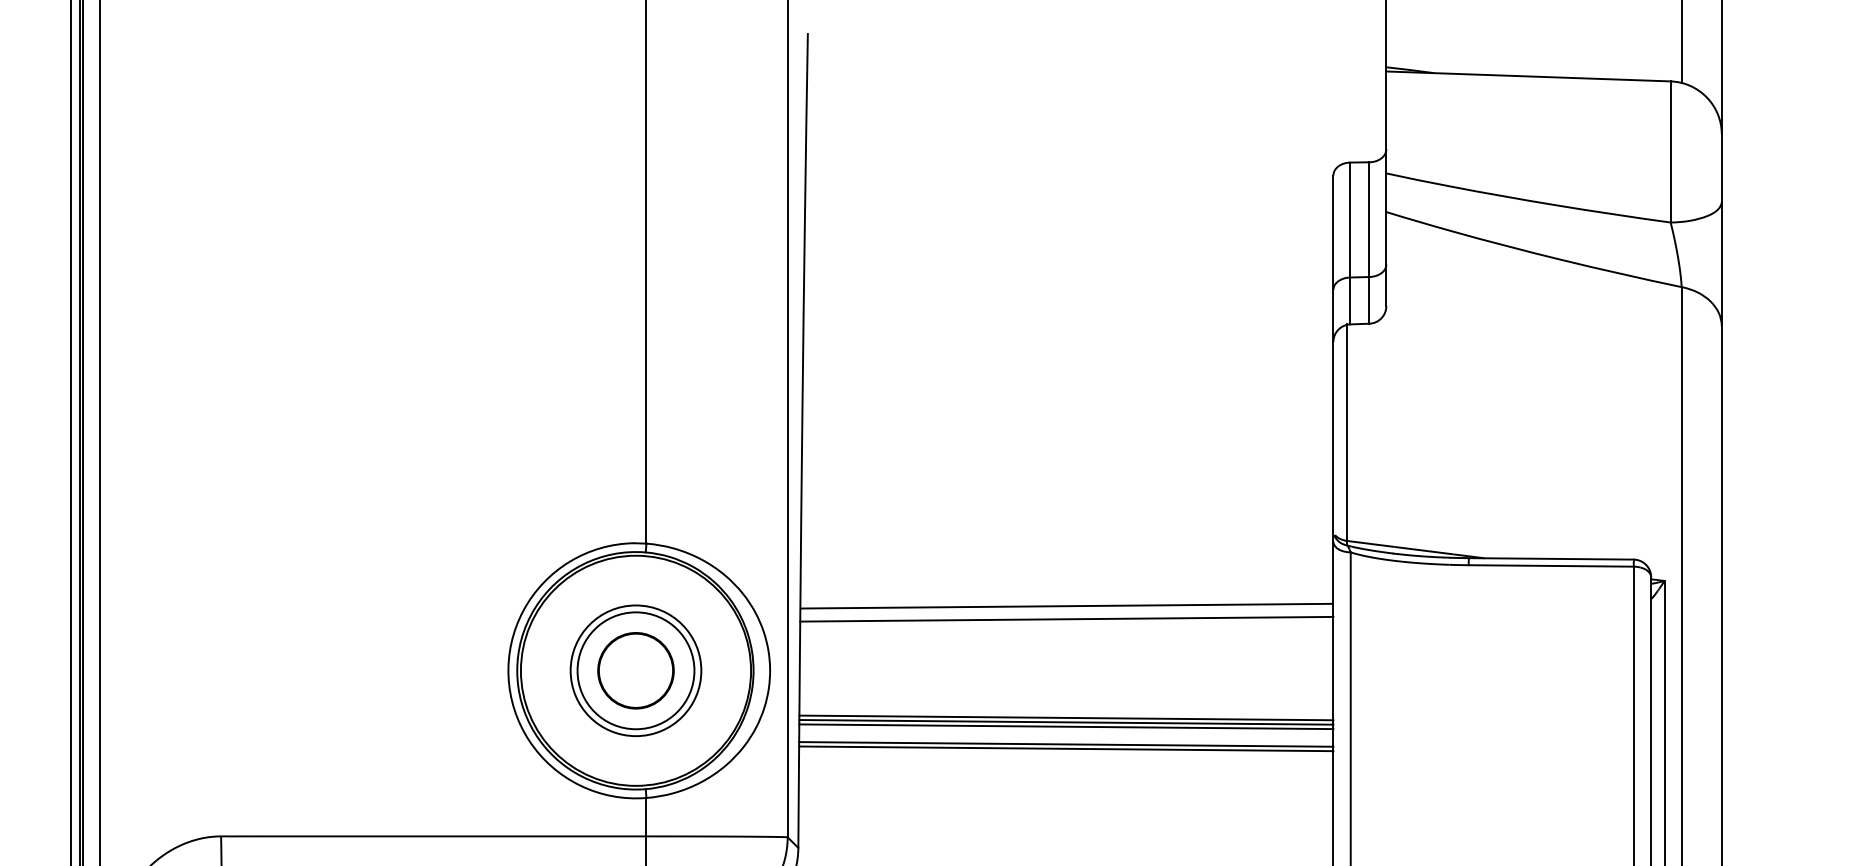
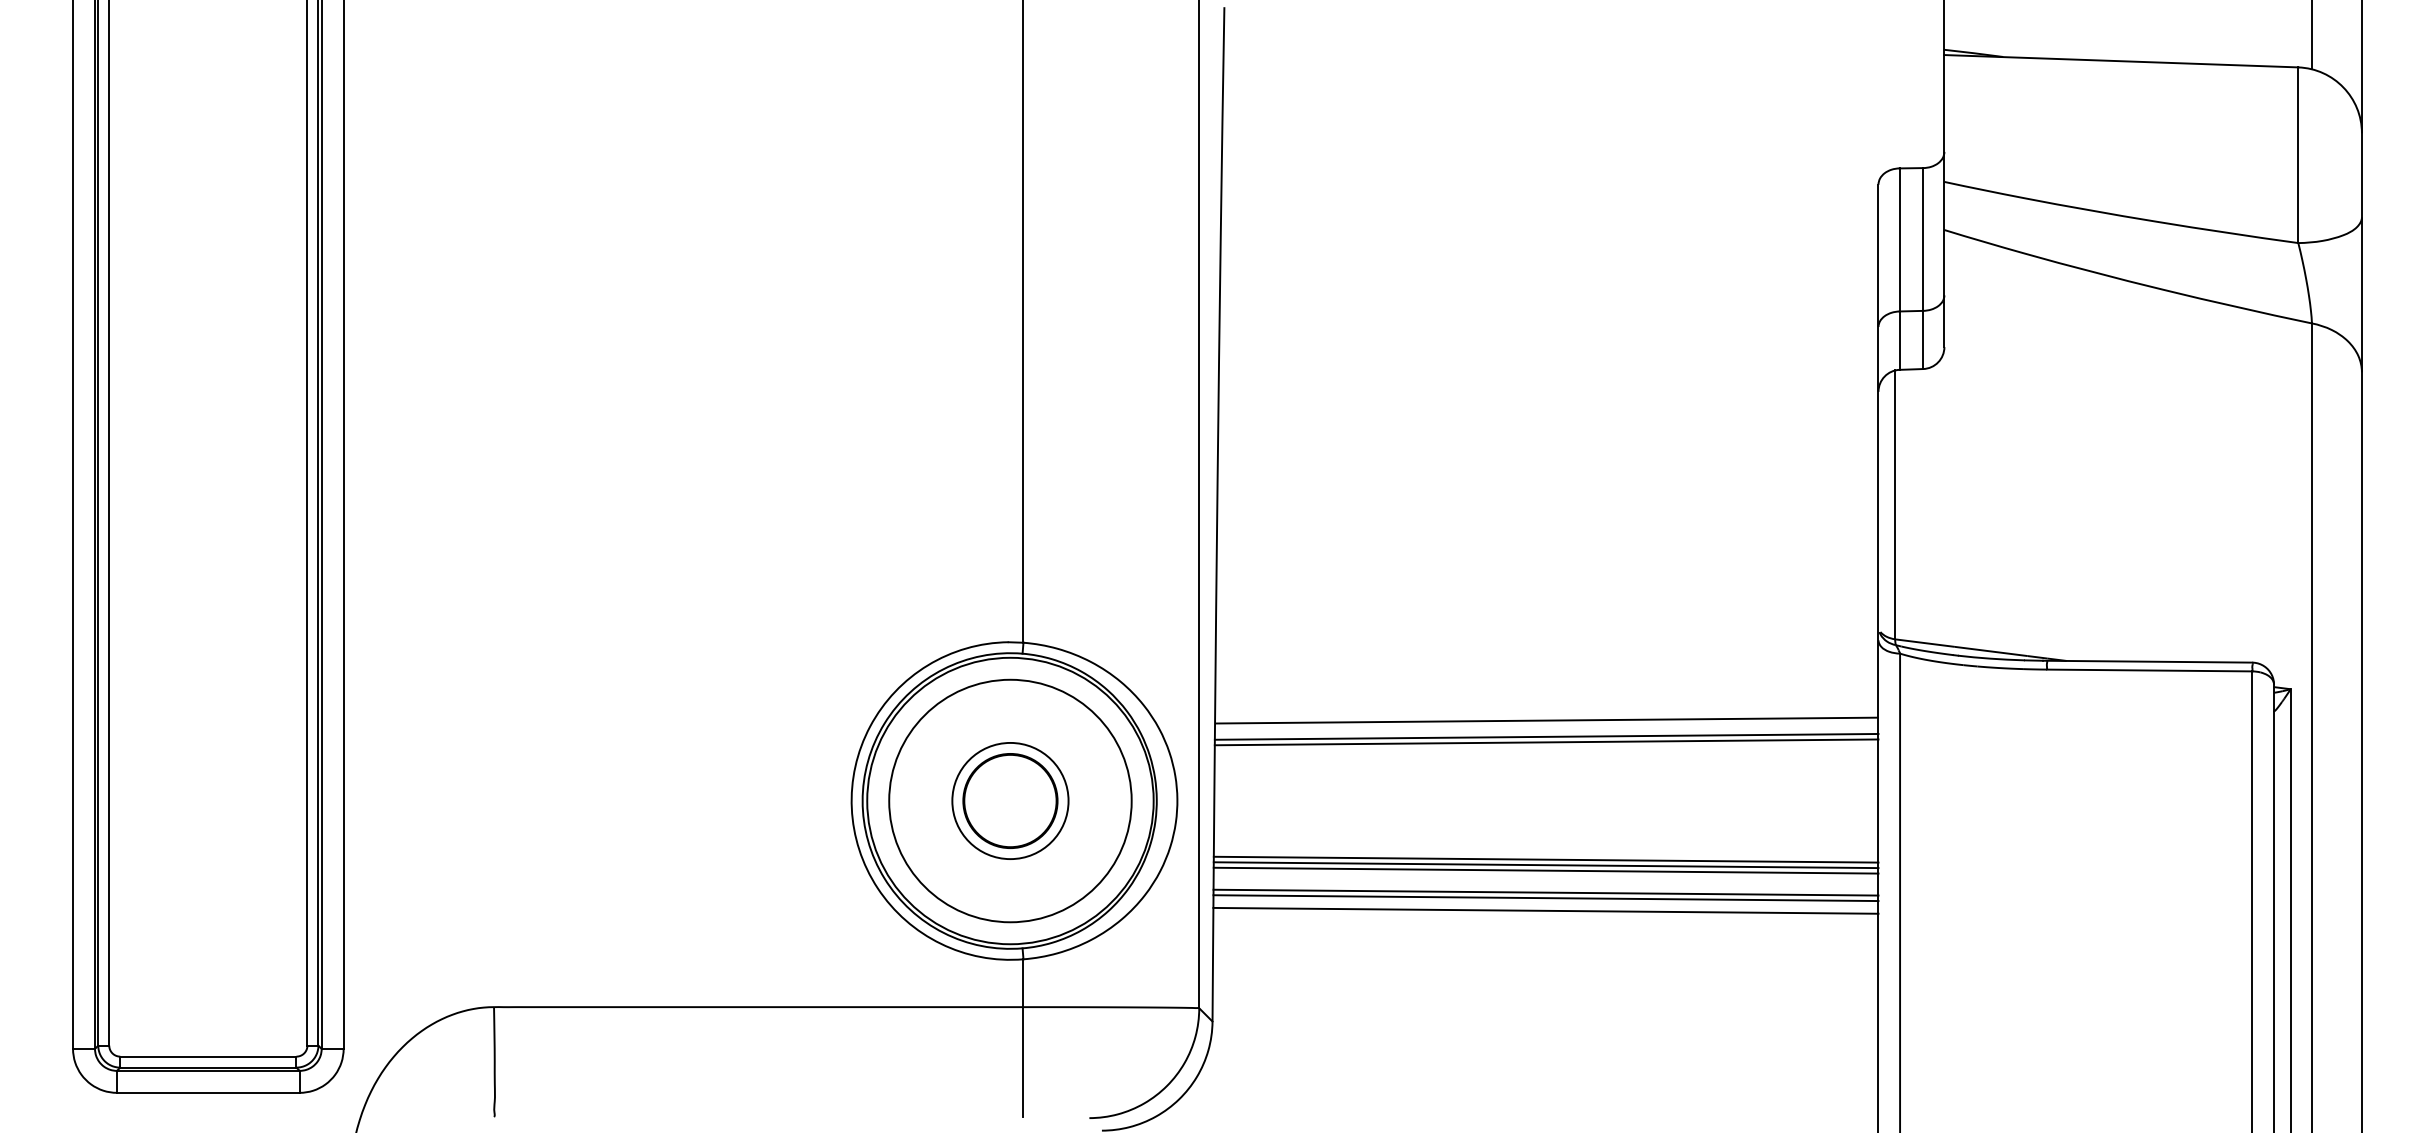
line: (1066, 623) -> (1546, 742), added
circle: (636, 670) -> (1010, 800), size x0.71
circle: (636, 670) -> (1010, 800), size x1.67
line: (1065, 758) -> (1545, 910), added

